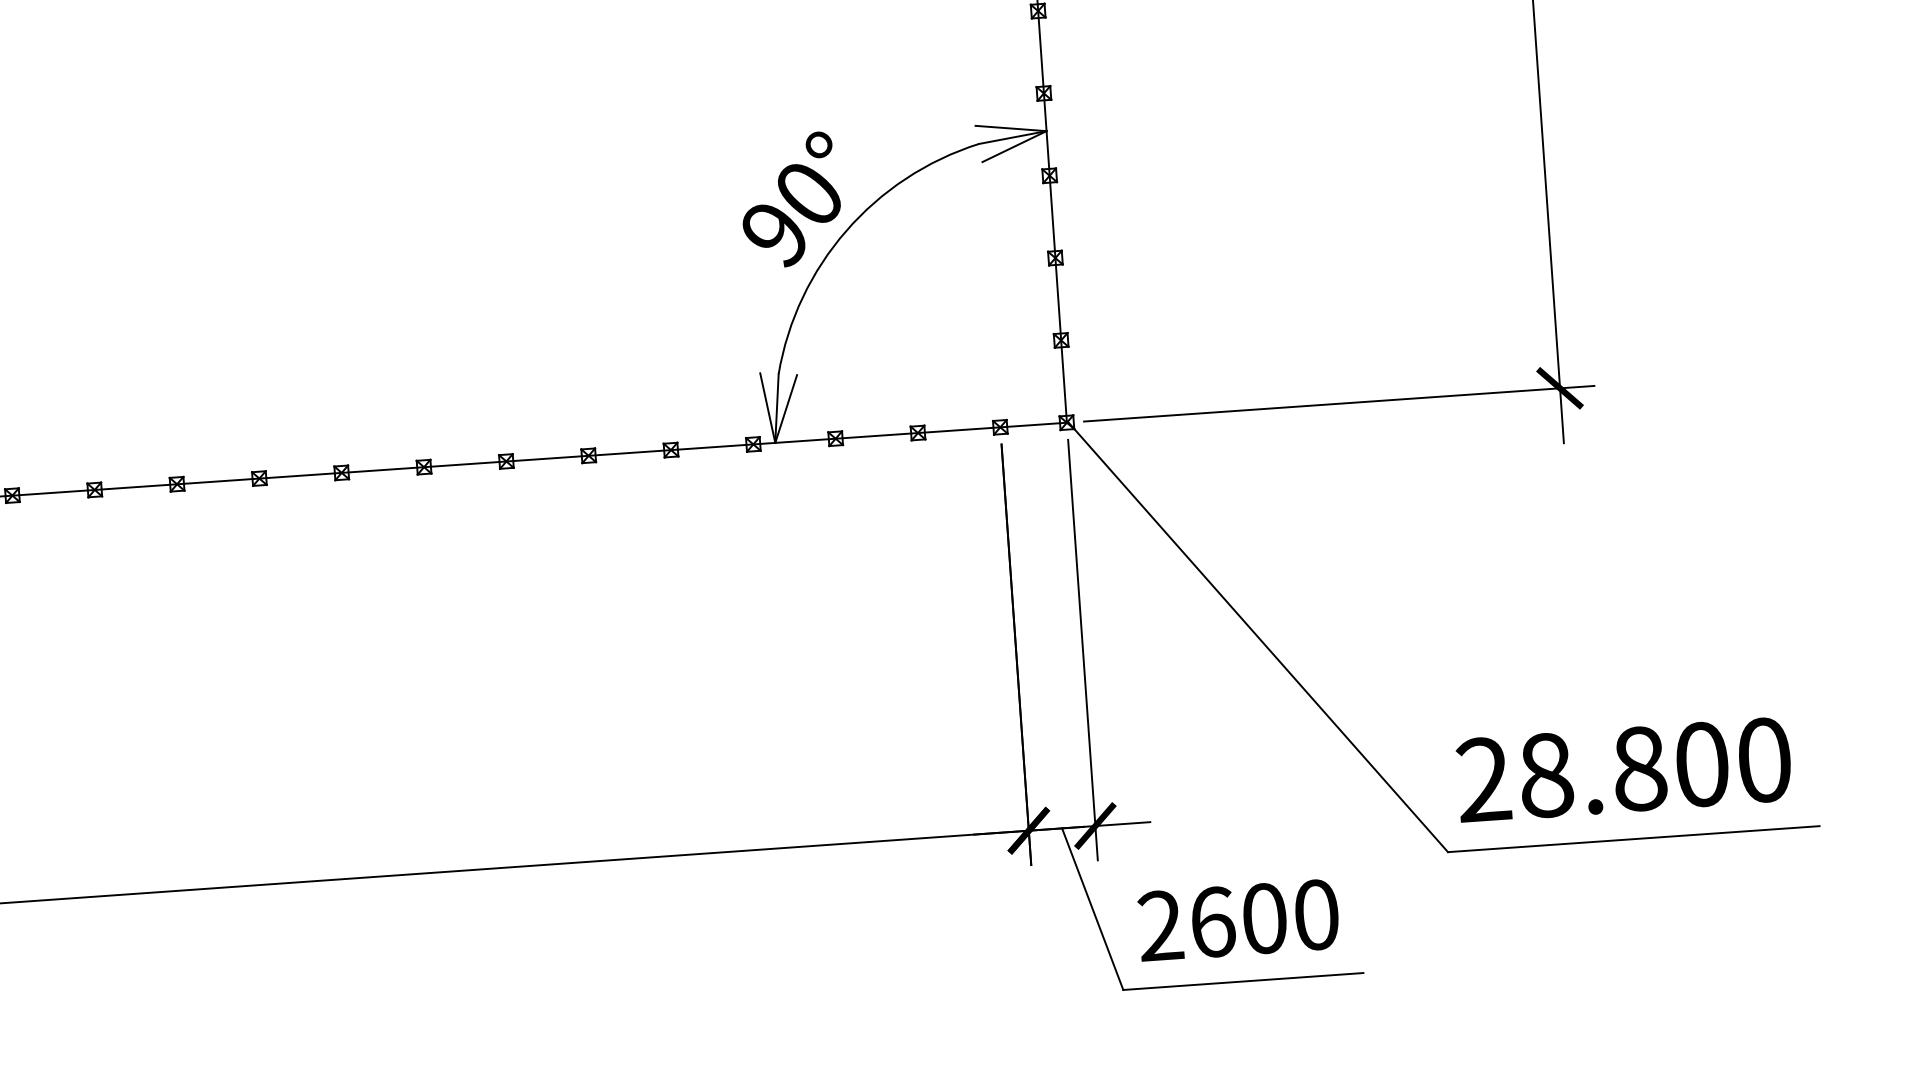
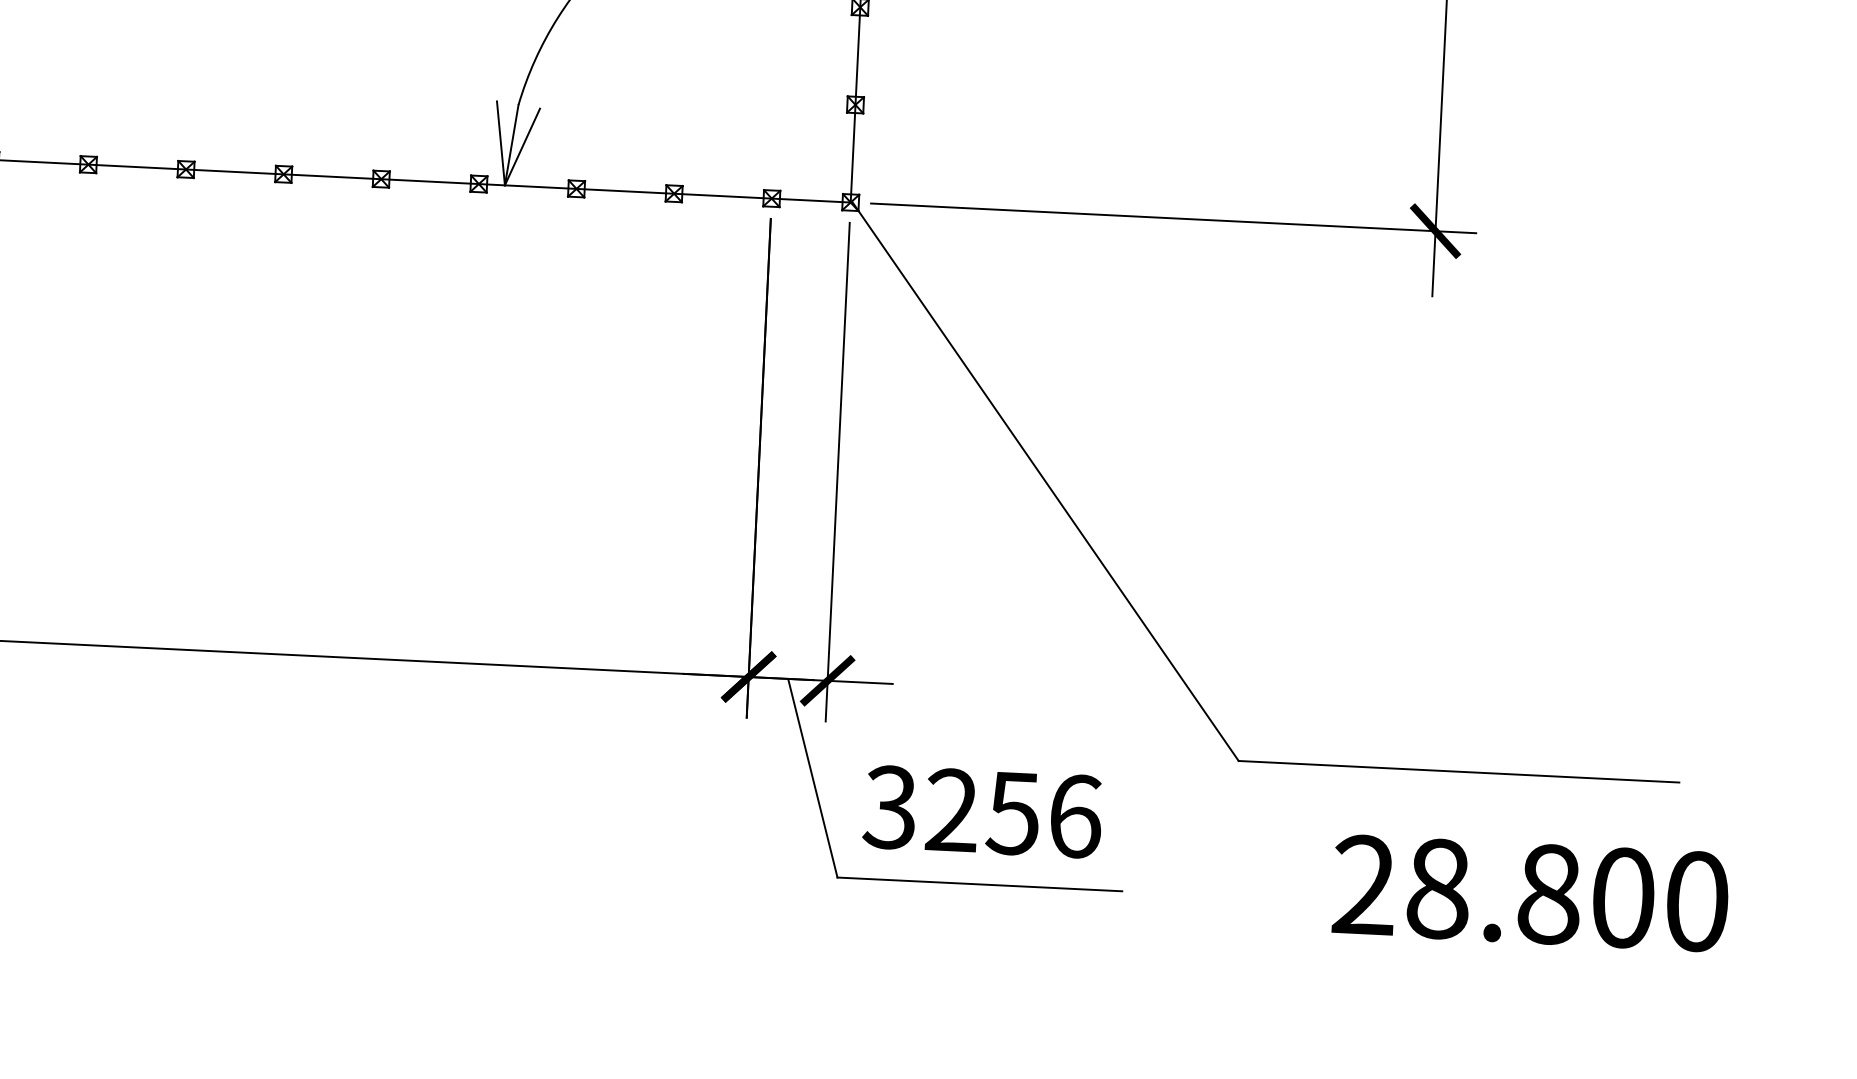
text: (1622, 769) -> (1528, 892), moved
text: (1238, 920) -> (982, 811), 2600 -> 3256

